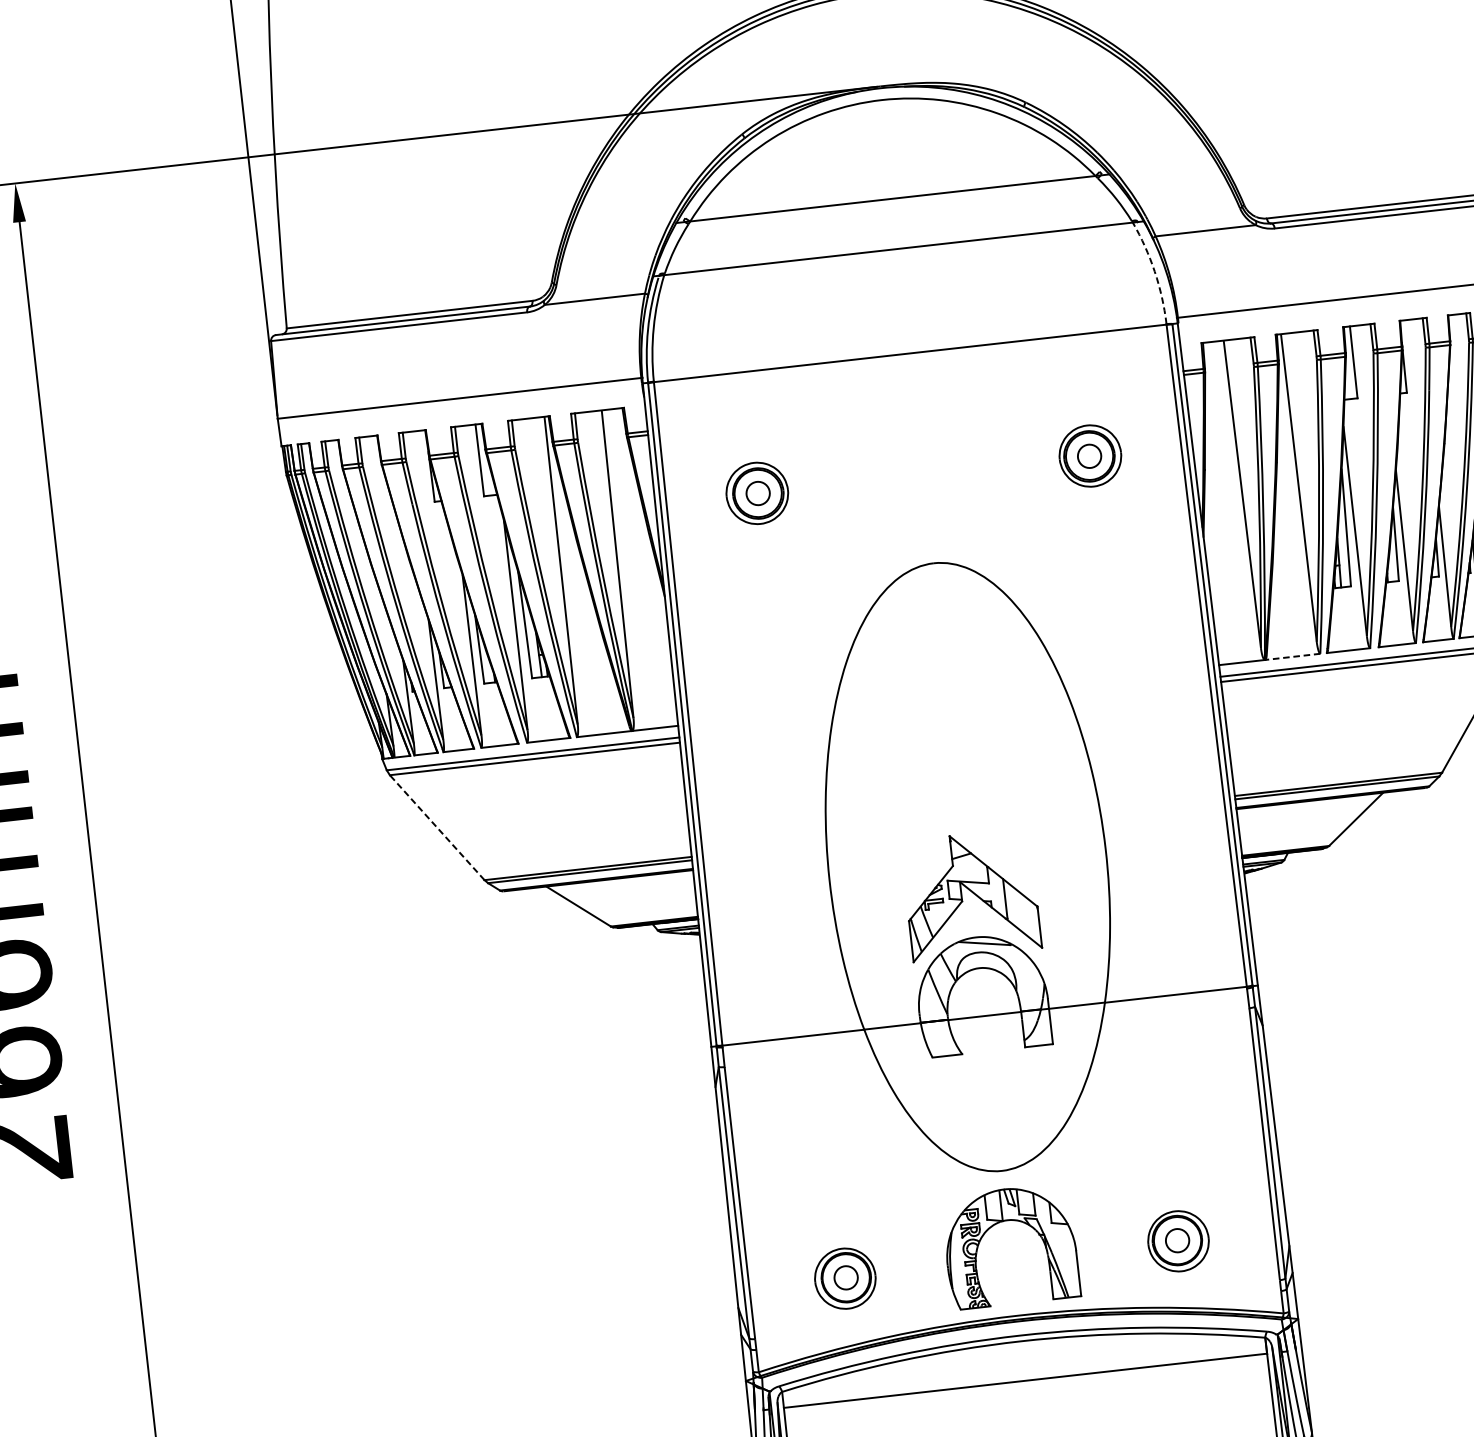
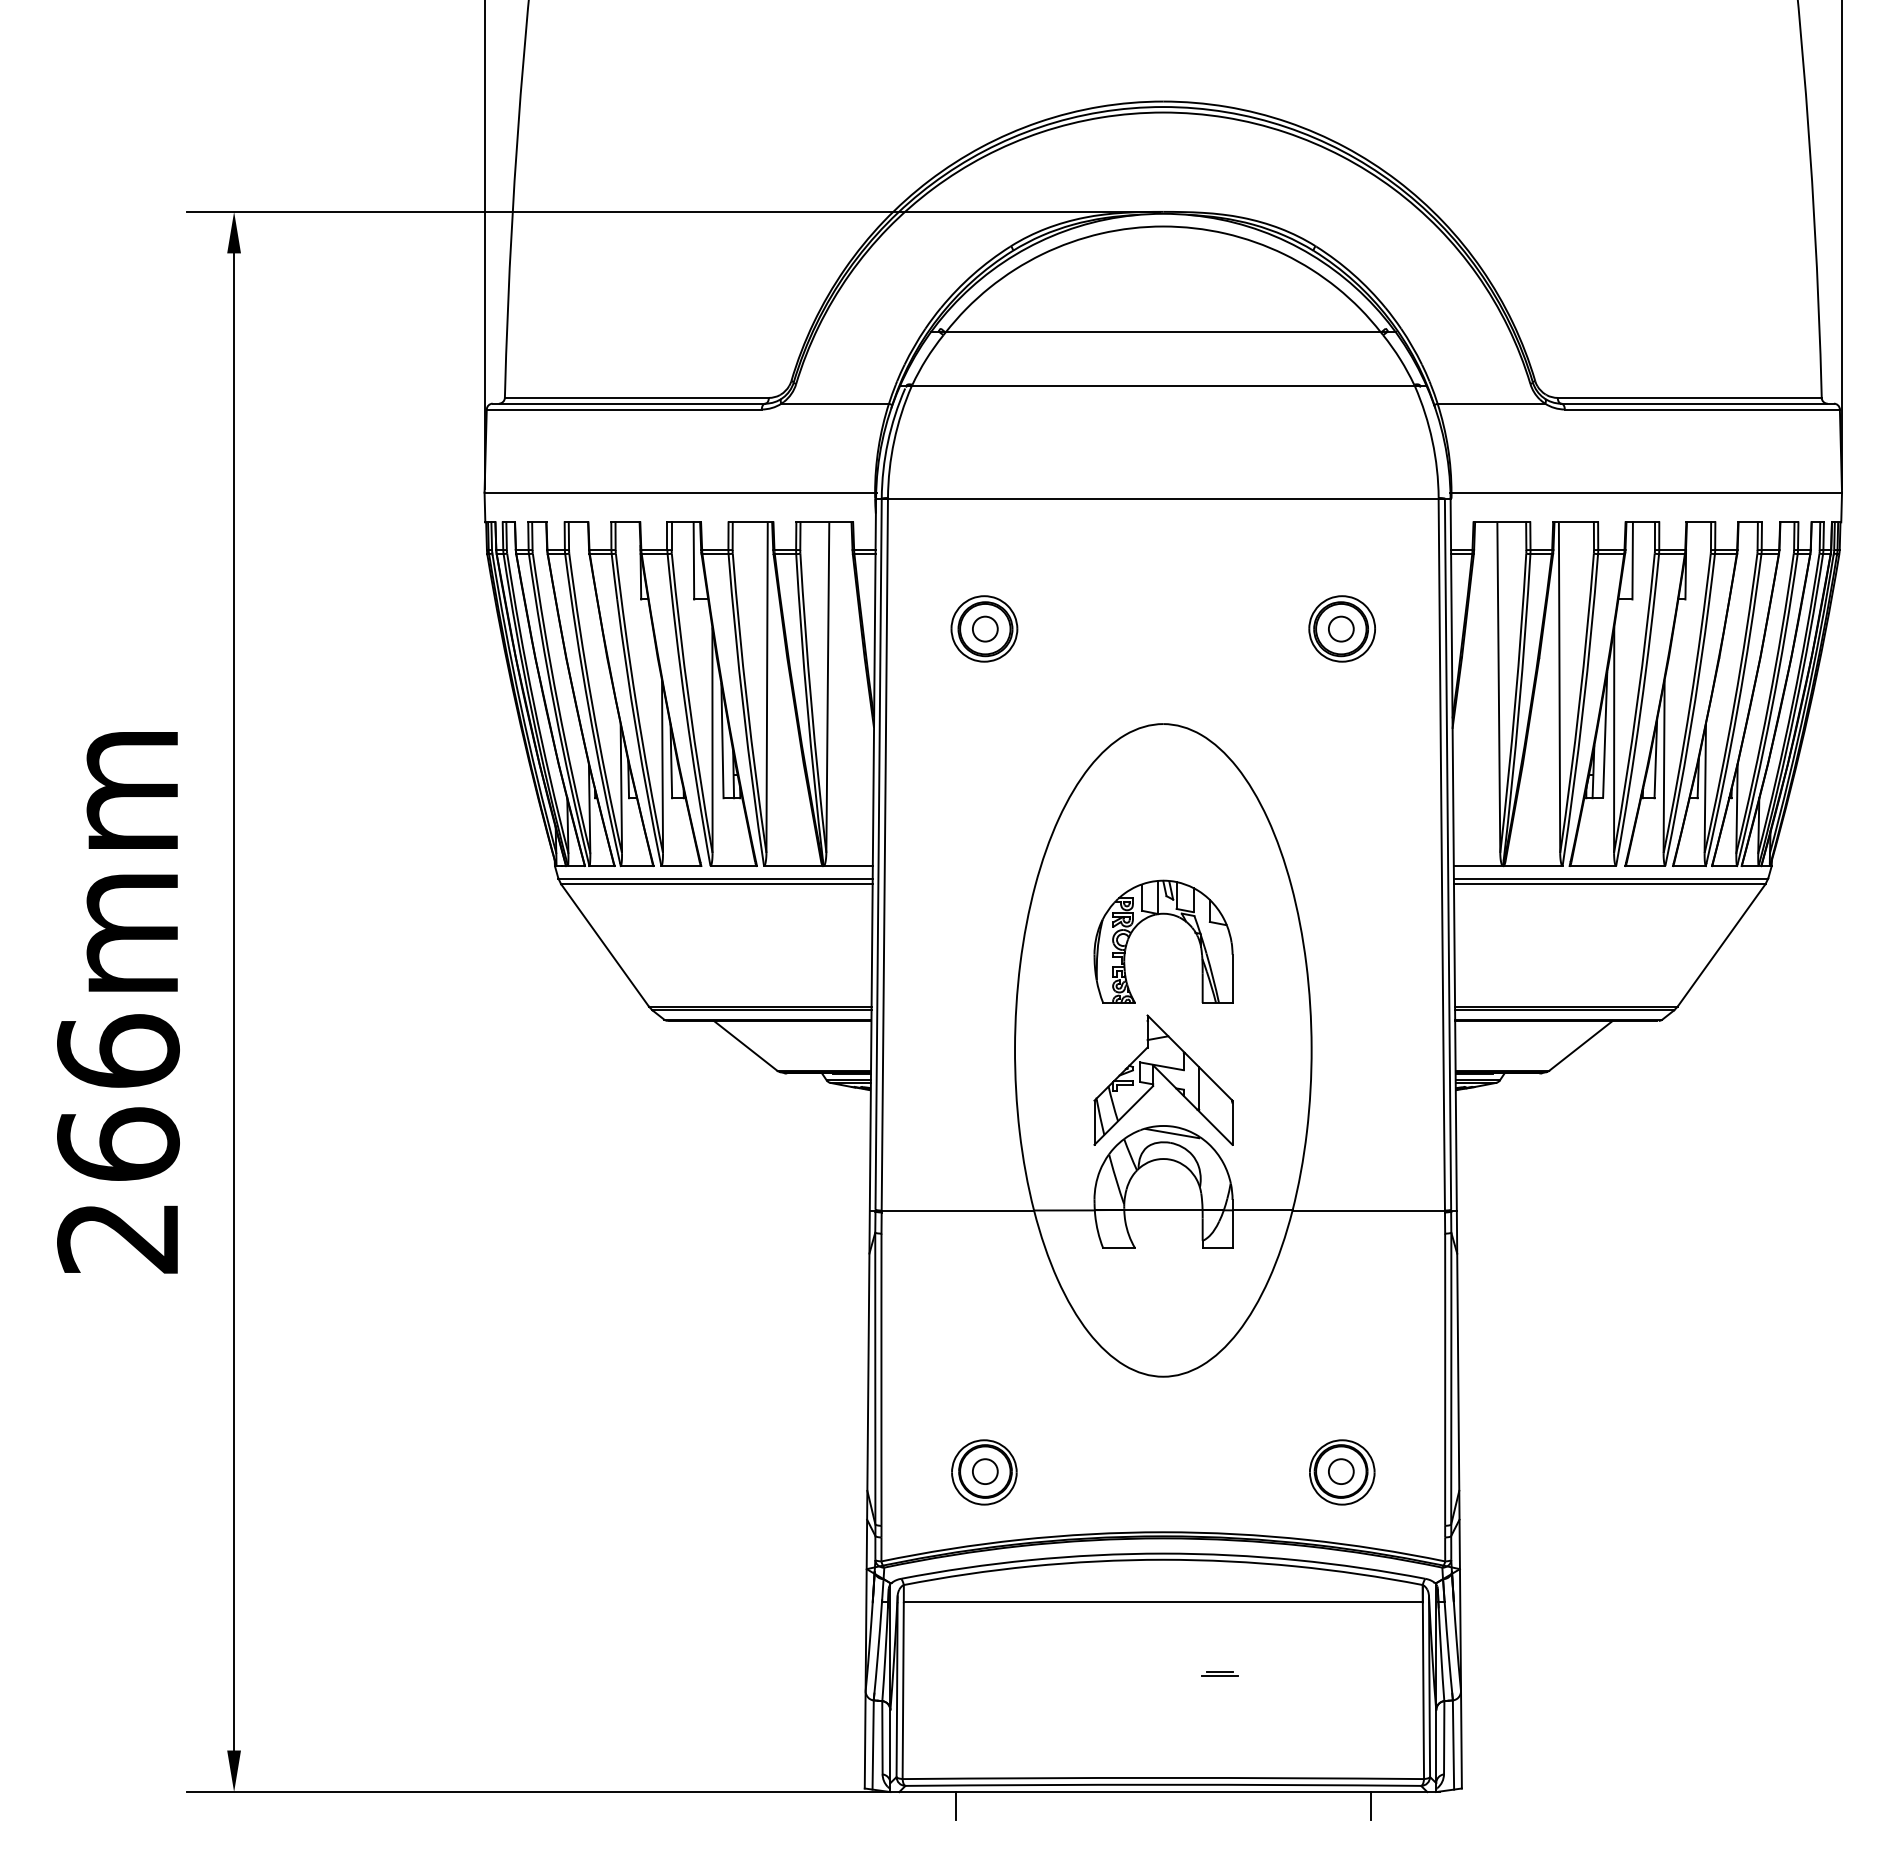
arc: (1154, 272) -> (1432, 441), dashed -> solid
line: (1292, 657) -> (1532, 866), dashed -> solid
line: (436, 827) -> (604, 945), dashed -> solid
part: (1003, 1222) -> (1158, 915), moved

